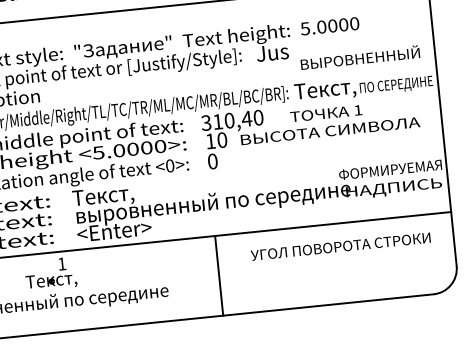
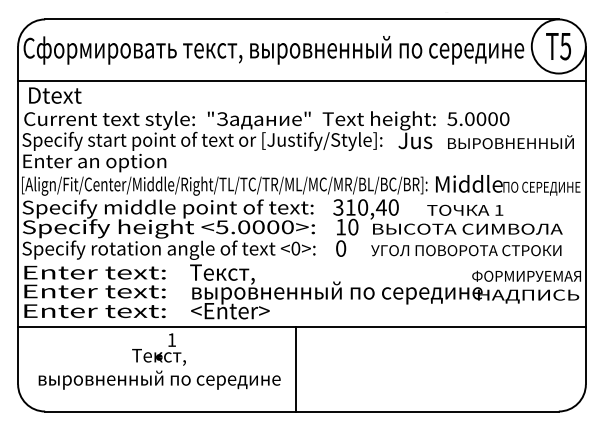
text: (359, 57) -> (510, 142), moved
text: (326, 89) -> (468, 185), Текст, -> Middle
text: (340, 246) -> (466, 250), moved
line: (219, 275) -> (295, 368), moved

